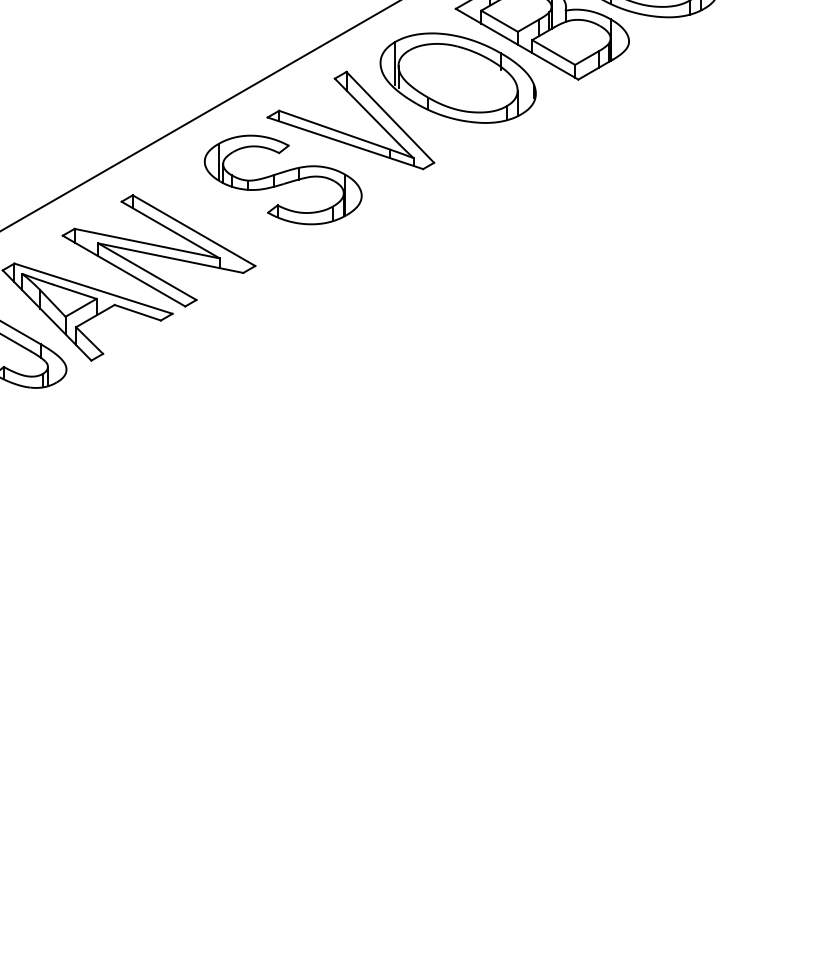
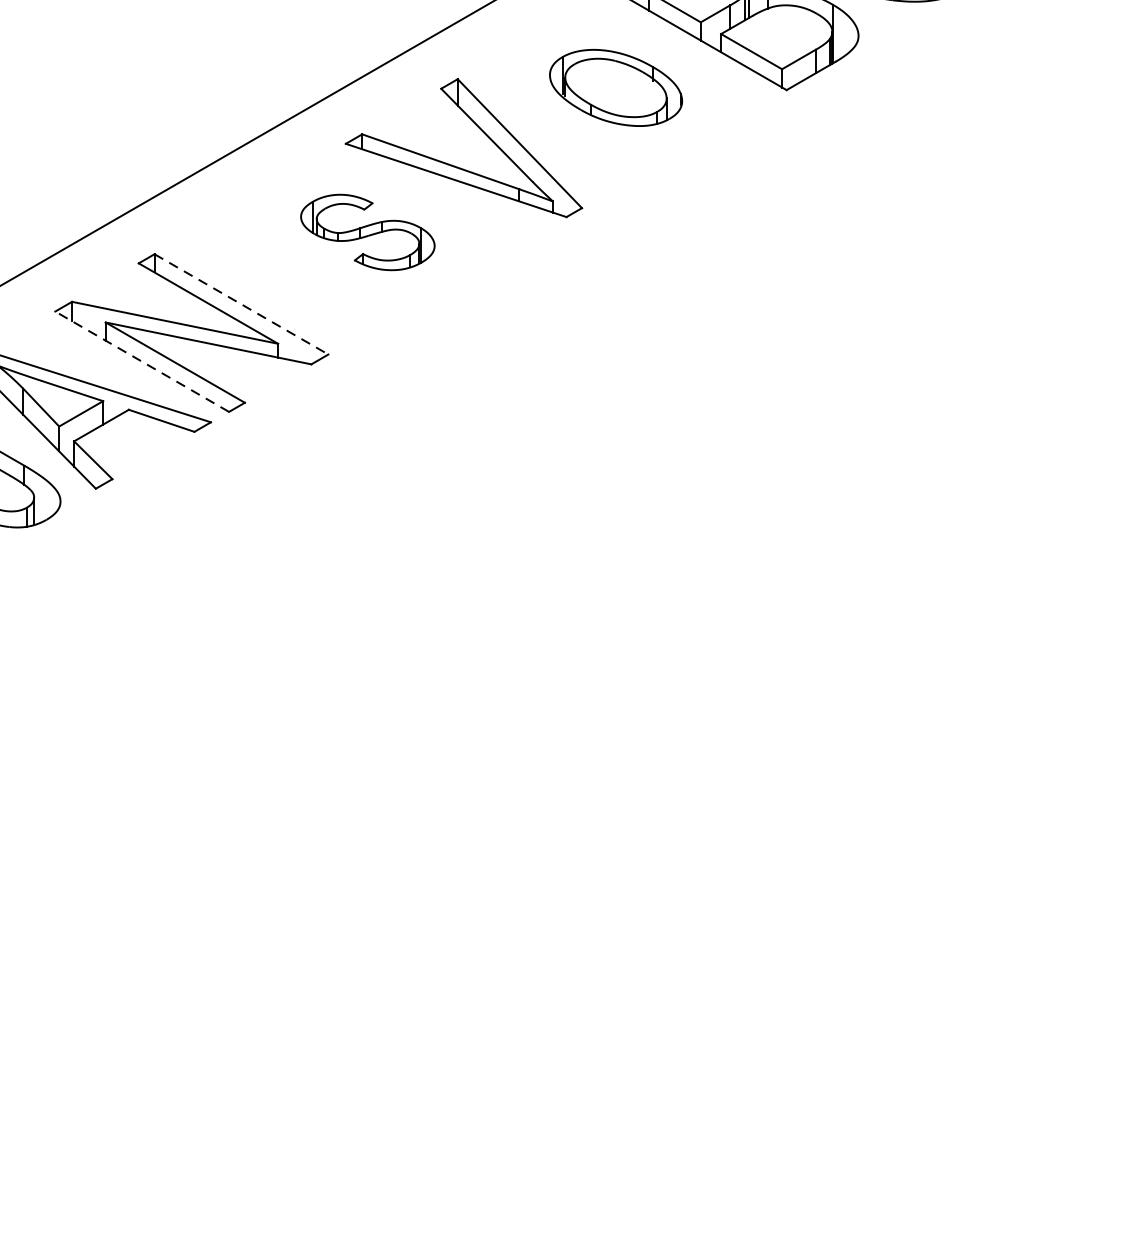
part: (457, 77) -> (615, 87), size x0.6
part: (282, 179) -> (366, 231), size x0.6
line: (194, 230) -> (242, 304), solid -> dashed
line: (124, 271) -> (142, 362), solid -> dashed

